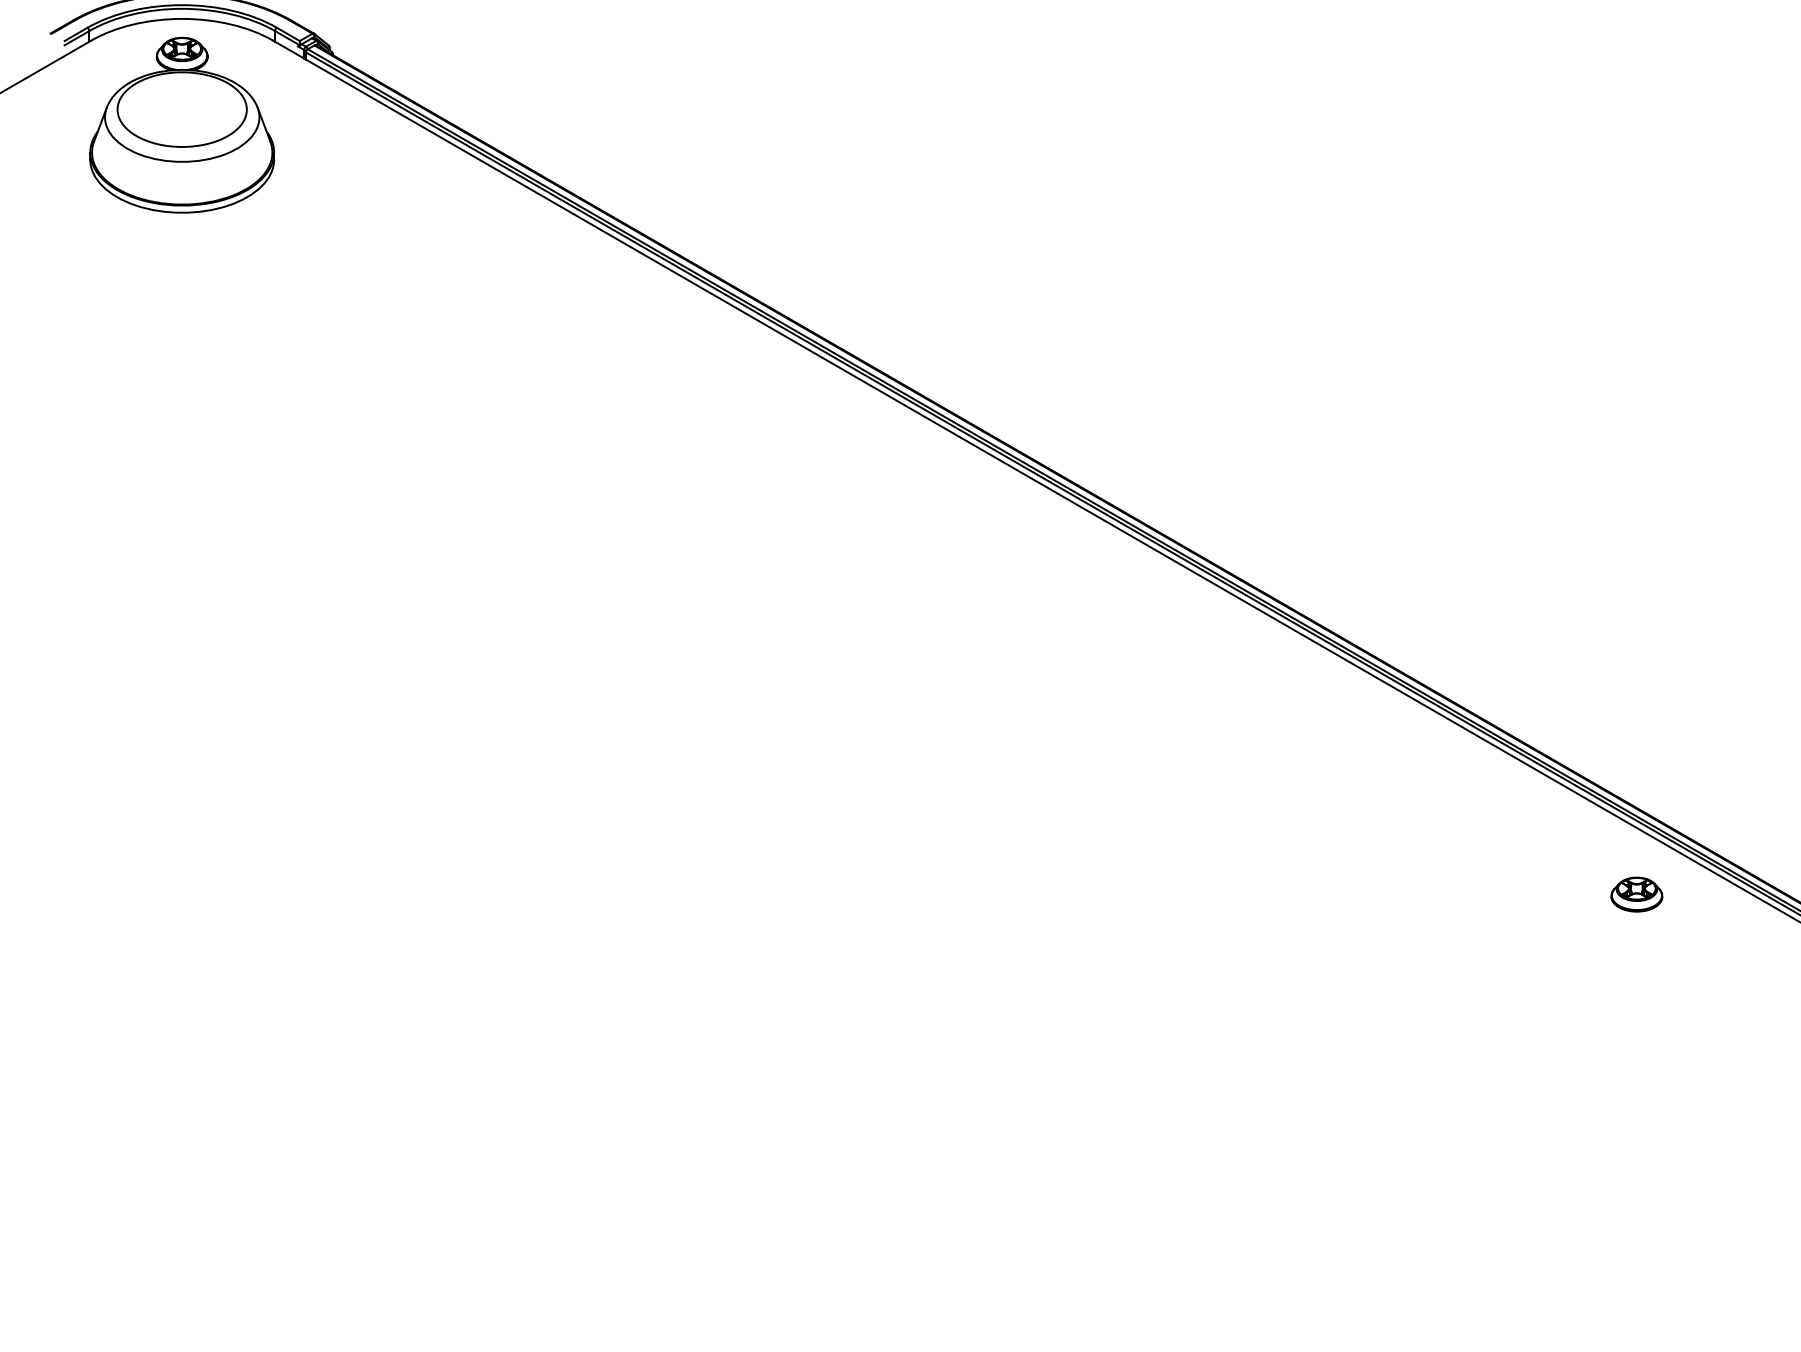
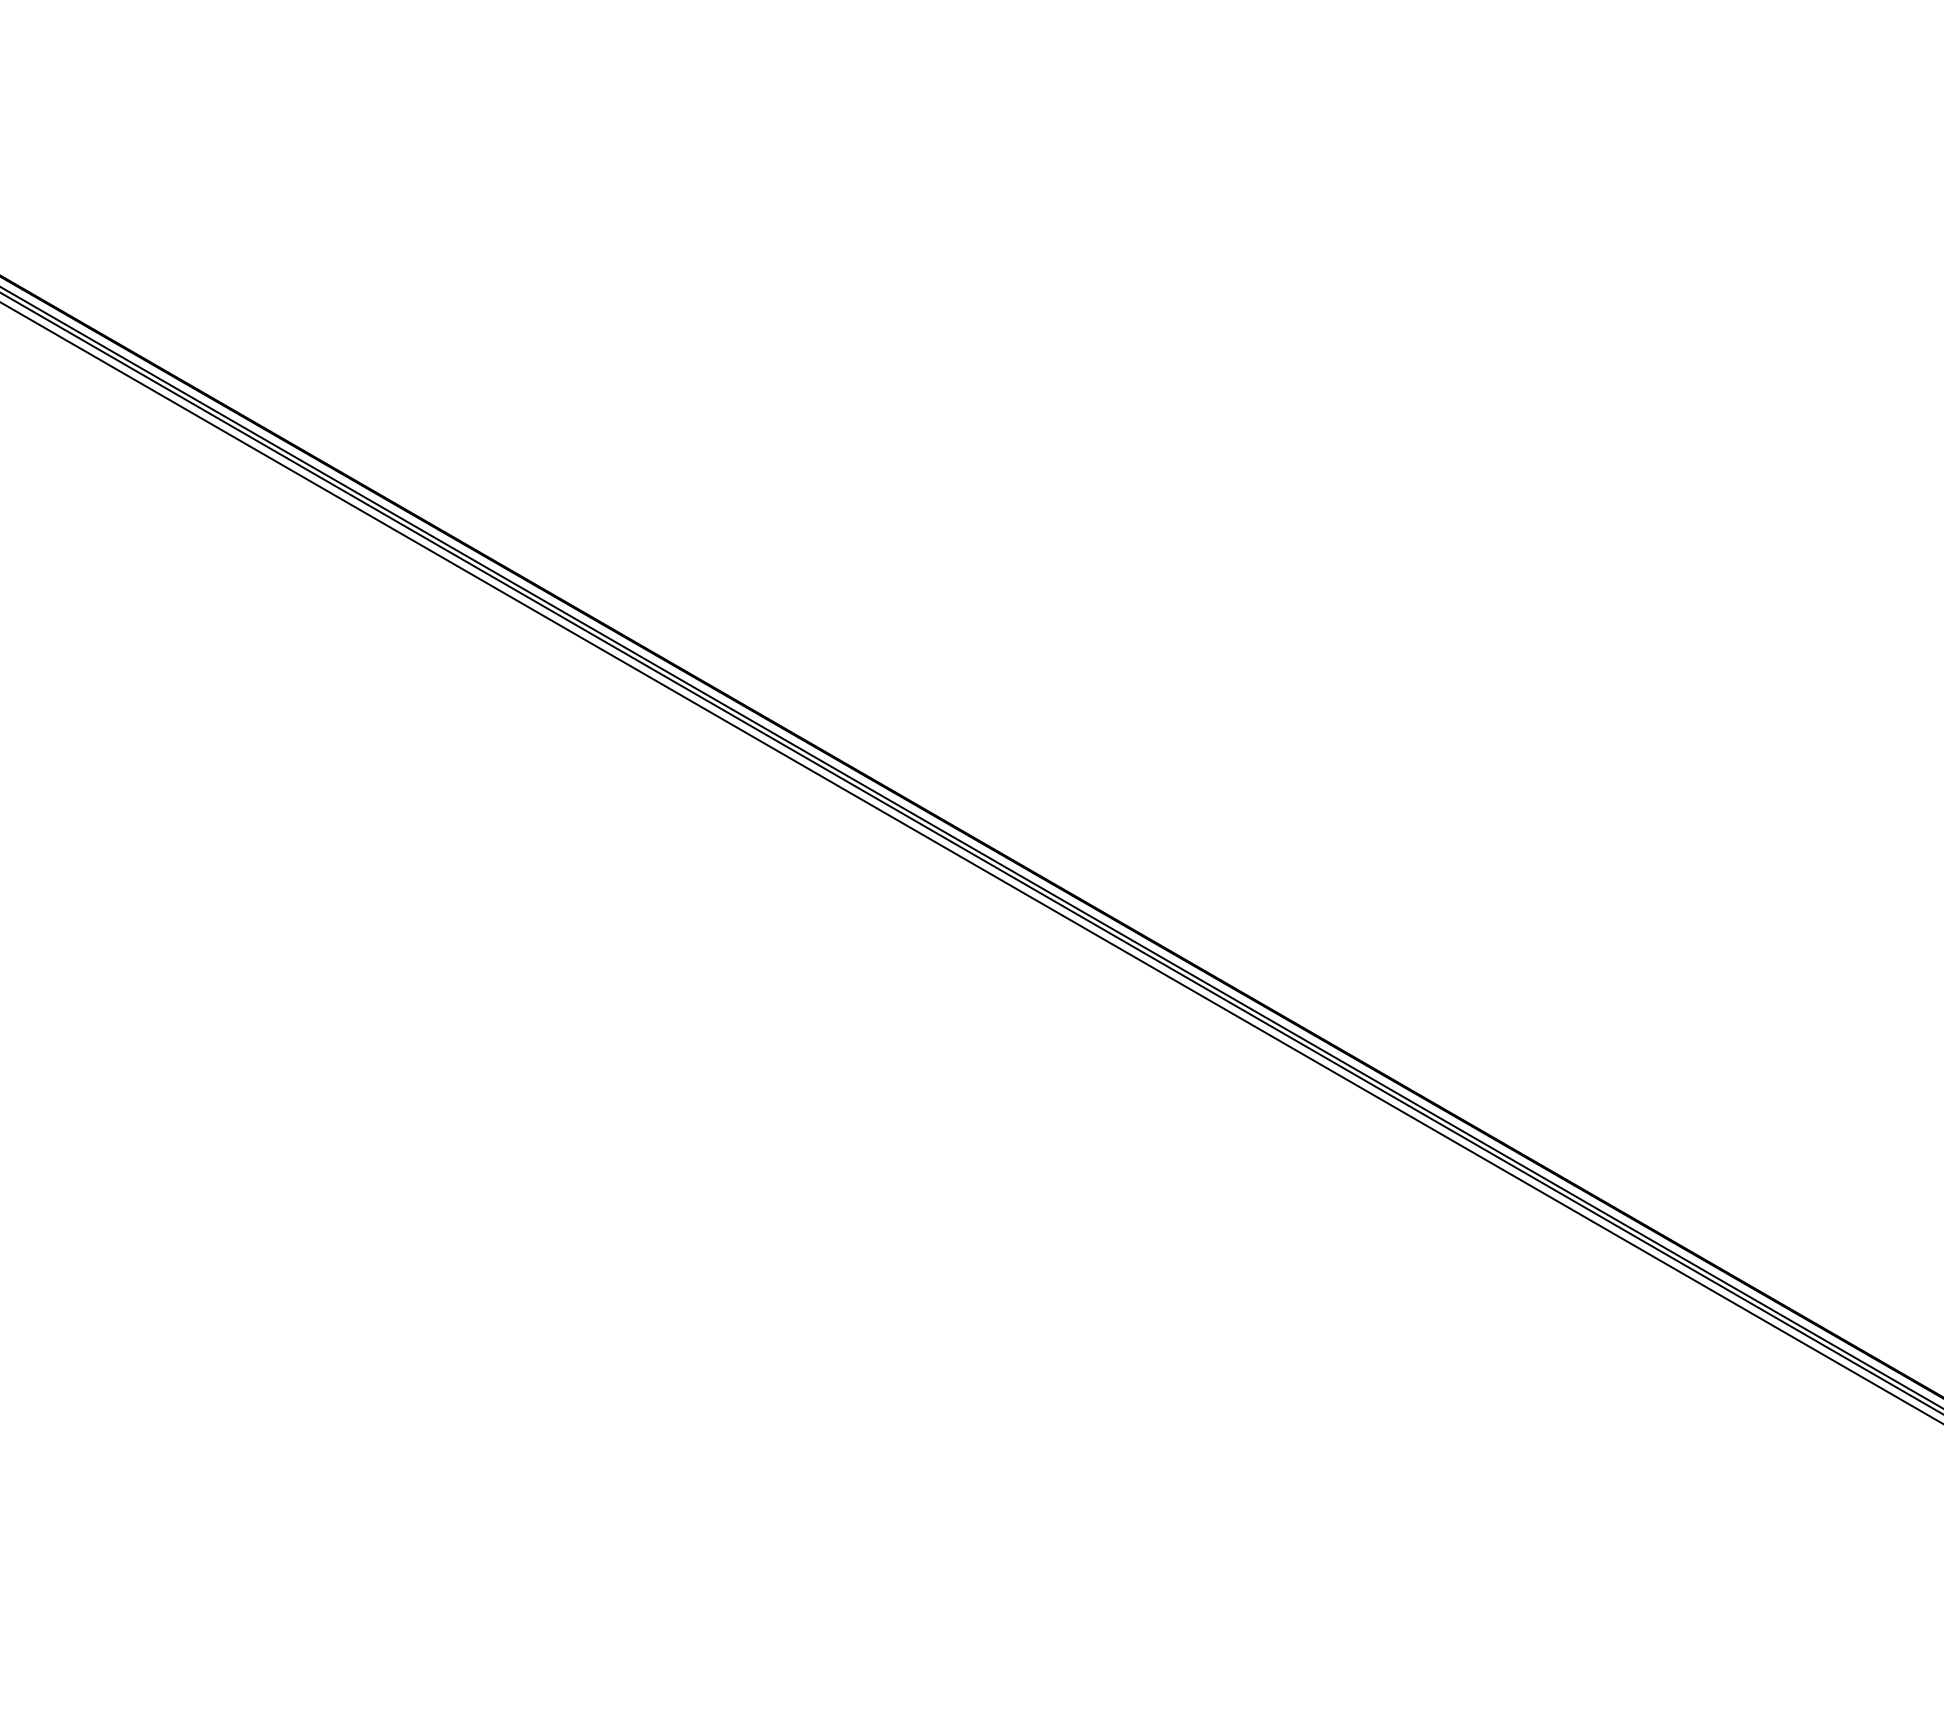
part: (1636, 894) -> (1577, 1302), removed

